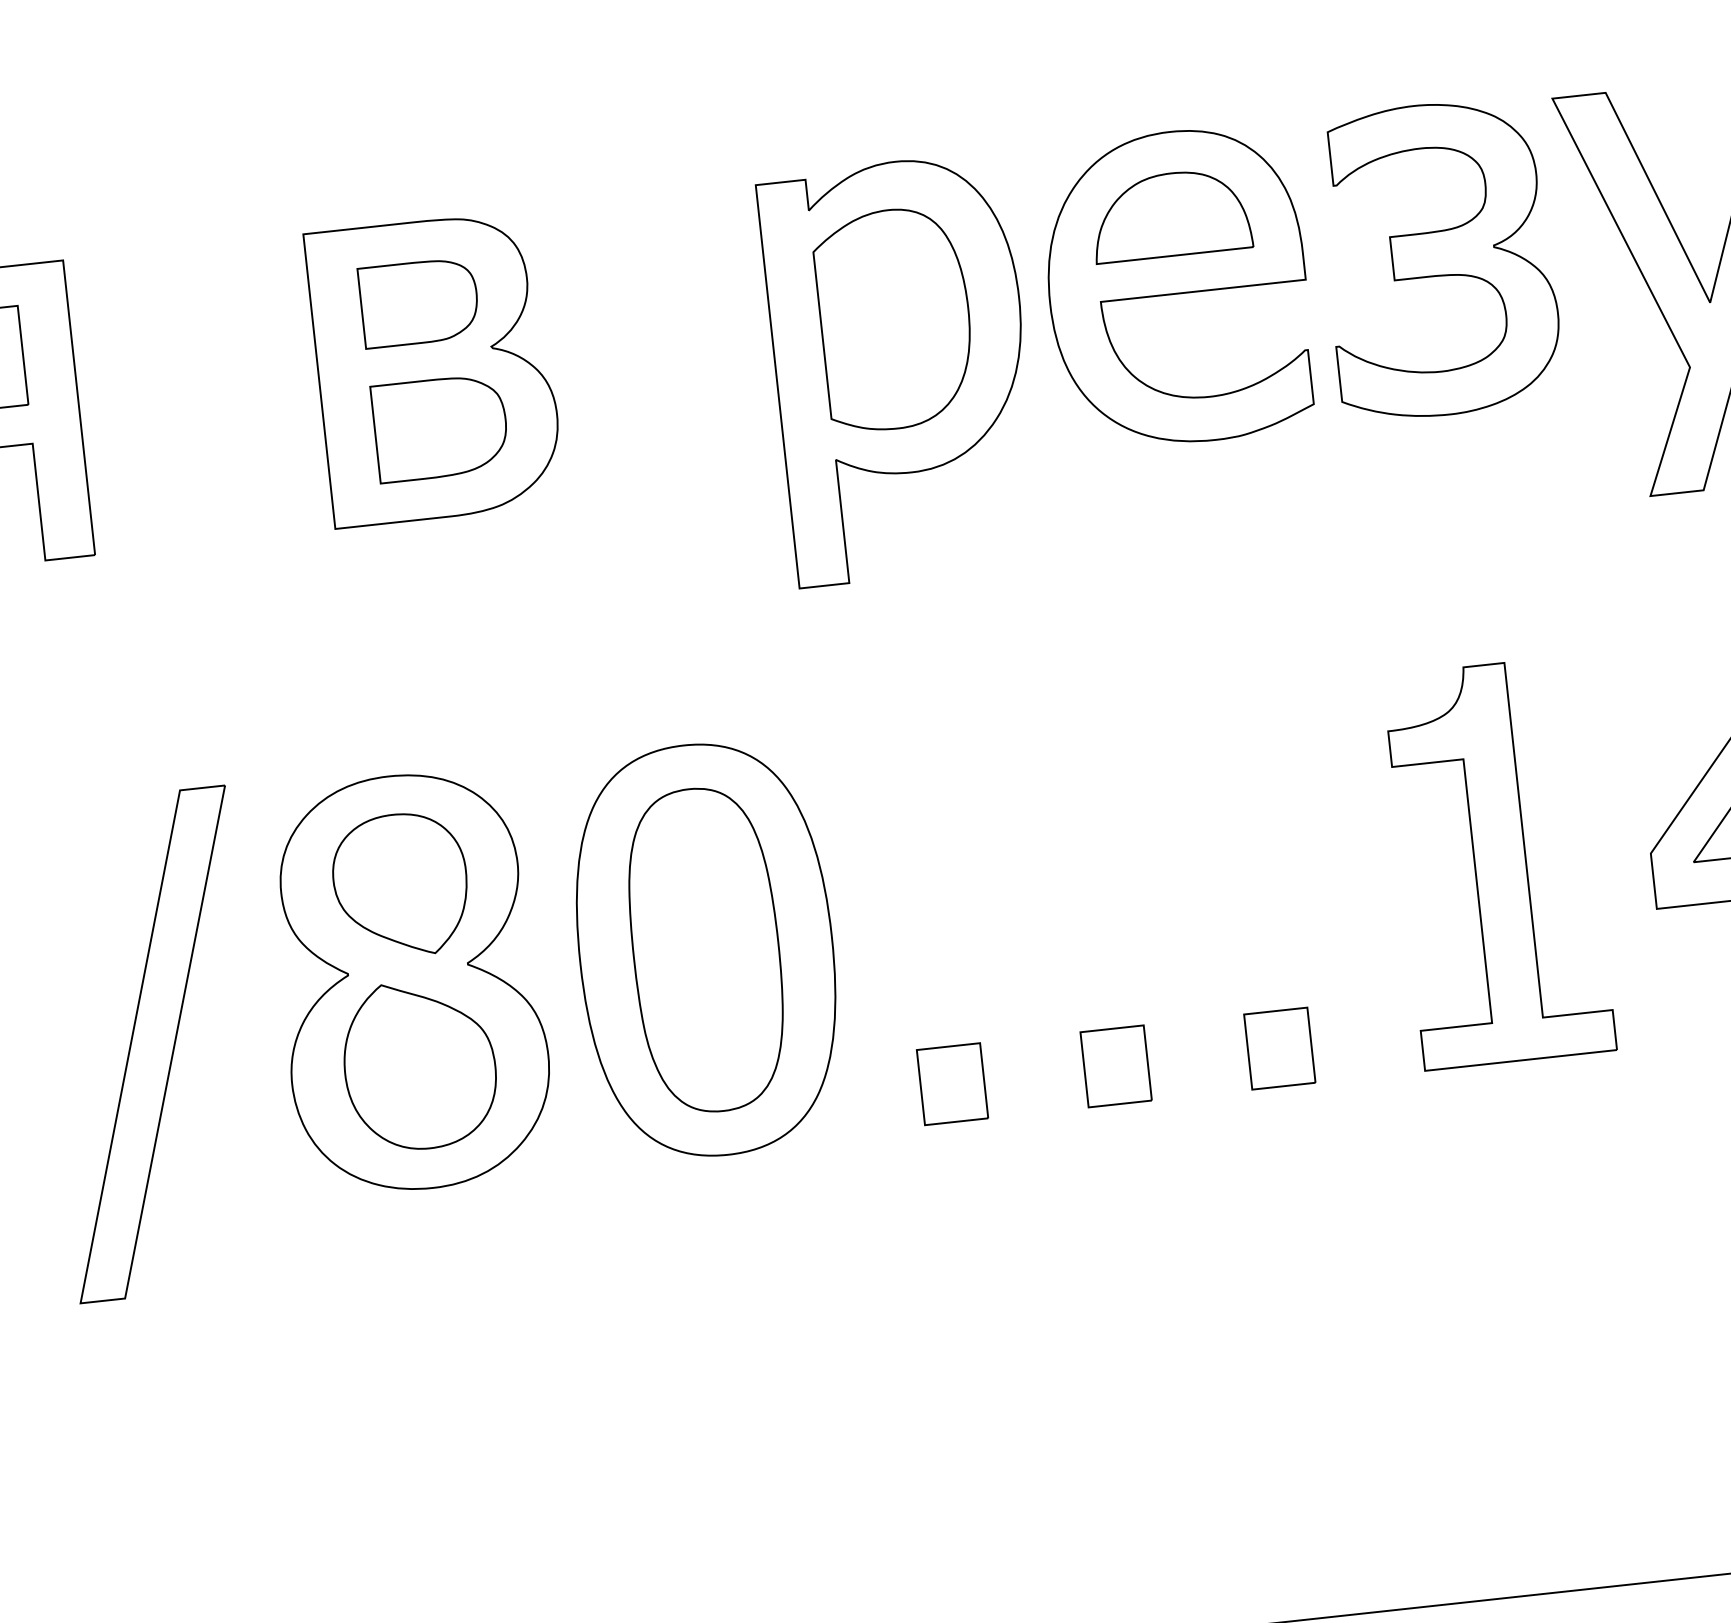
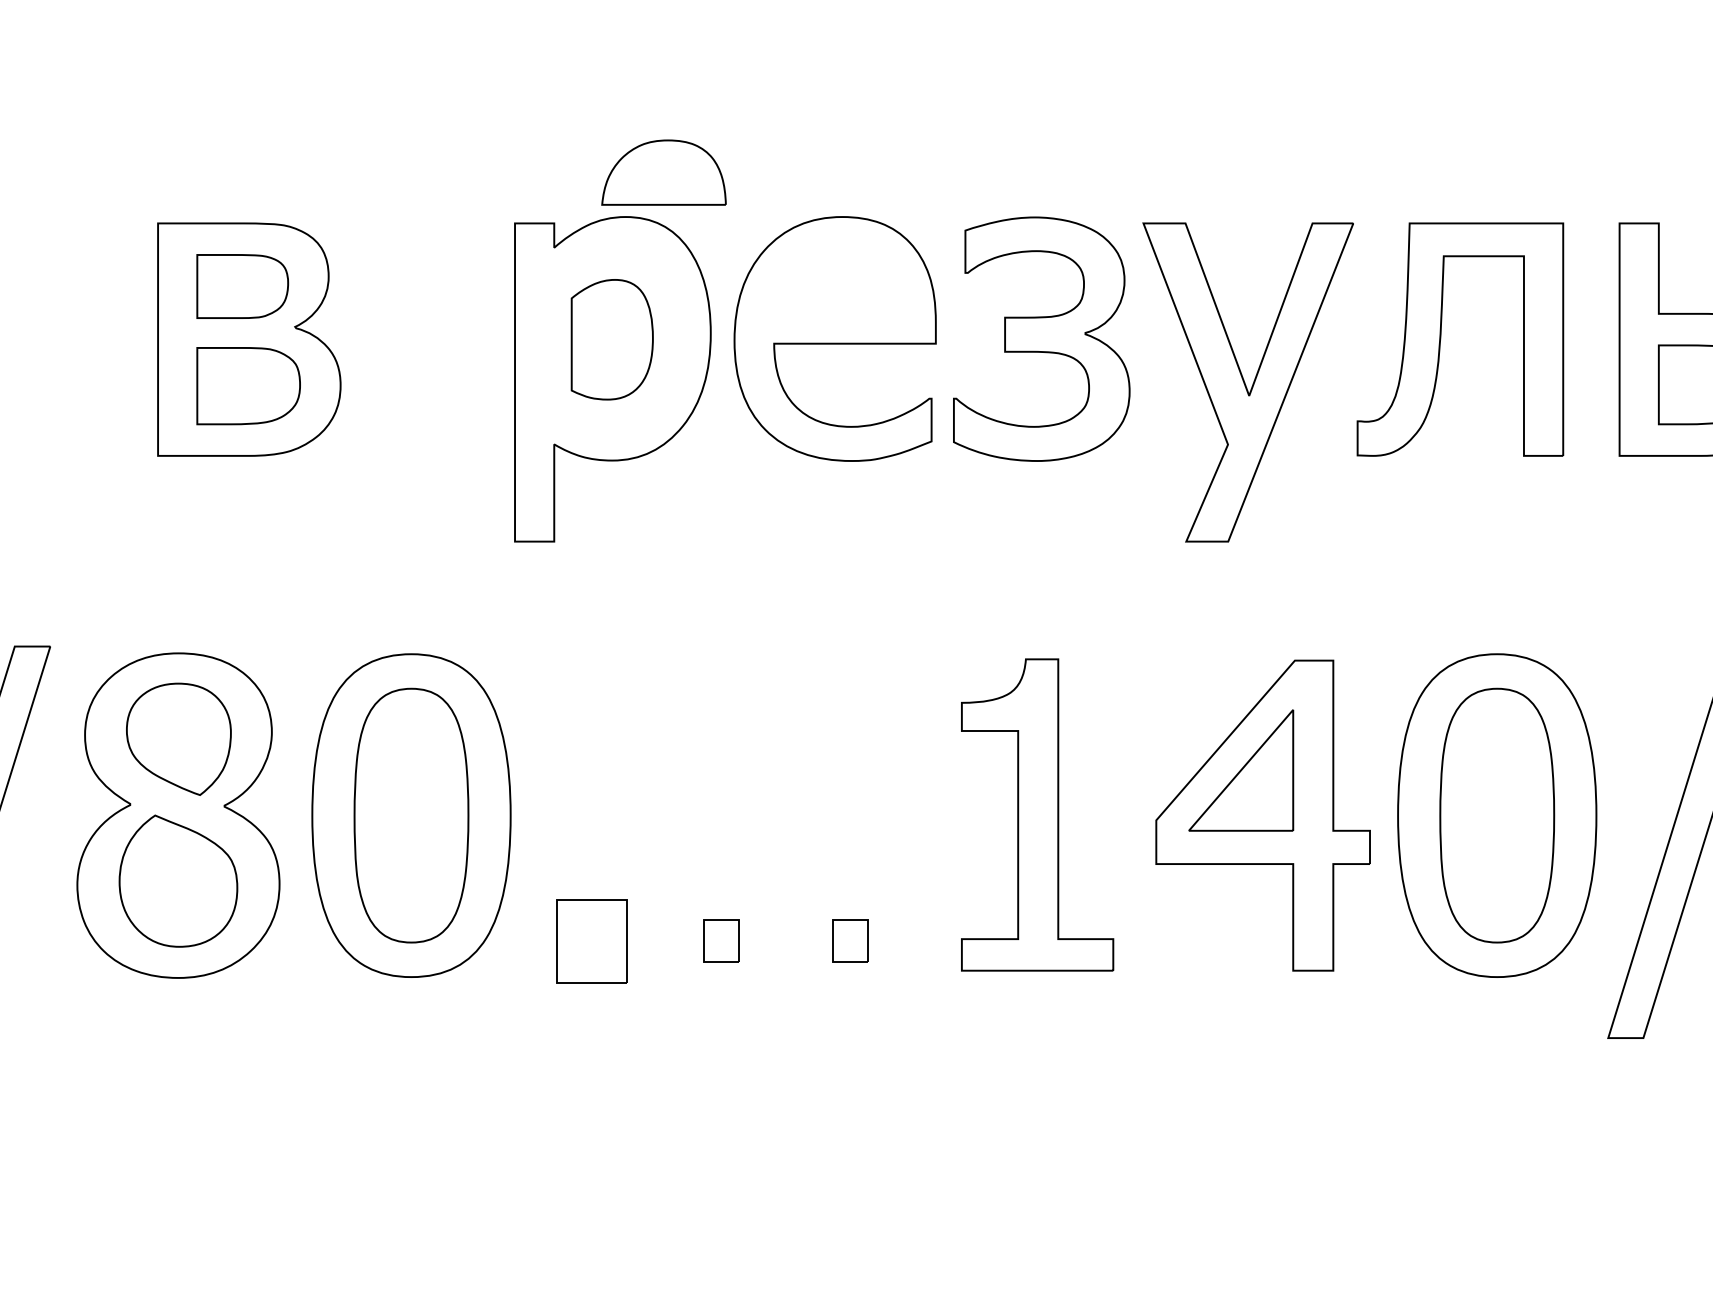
part: (1170, 214) -> (663, 172), moved
part: (895, 318) -> (612, 339), size x0.7
part: (1279, 1047) -> (850, 940), size x0.7
part: (1114, 1065) -> (720, 940), size x0.7
part: (951, 1083) -> (591, 940), size x1.4

